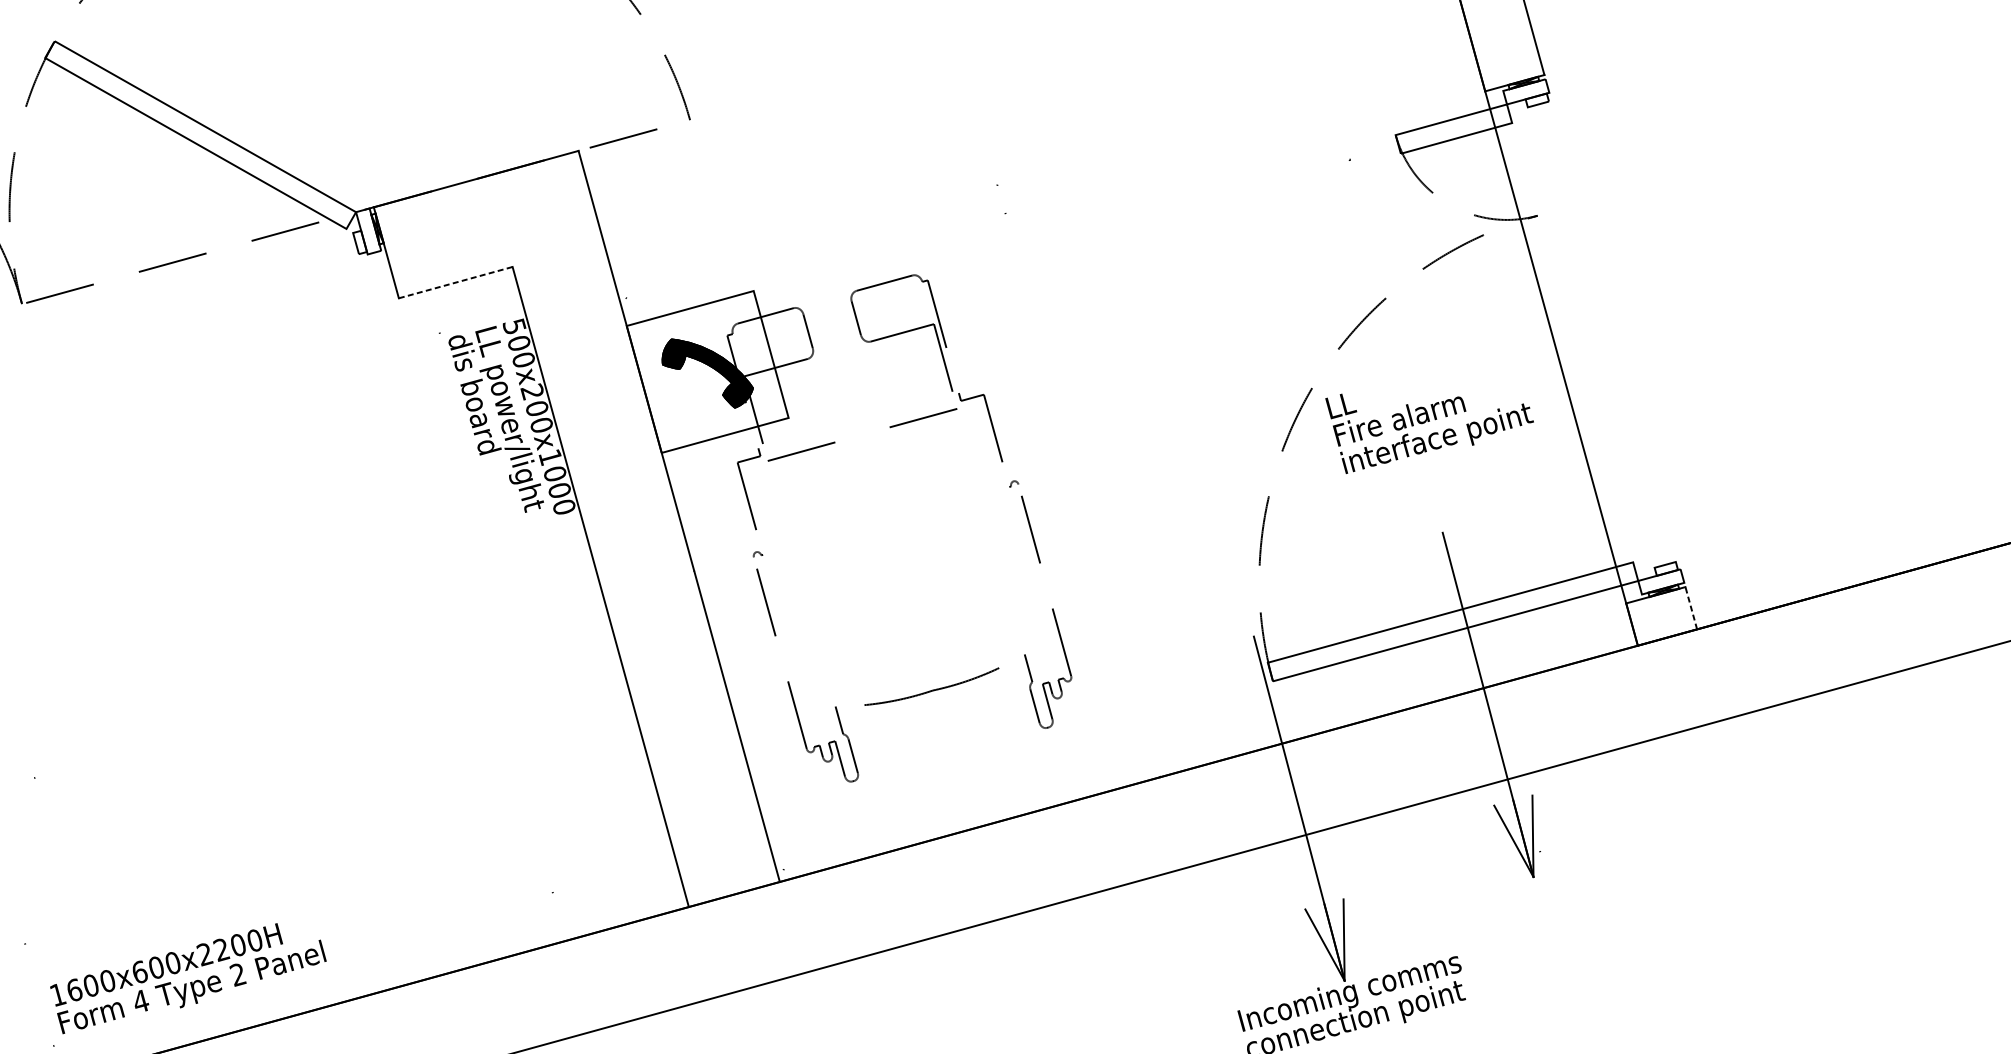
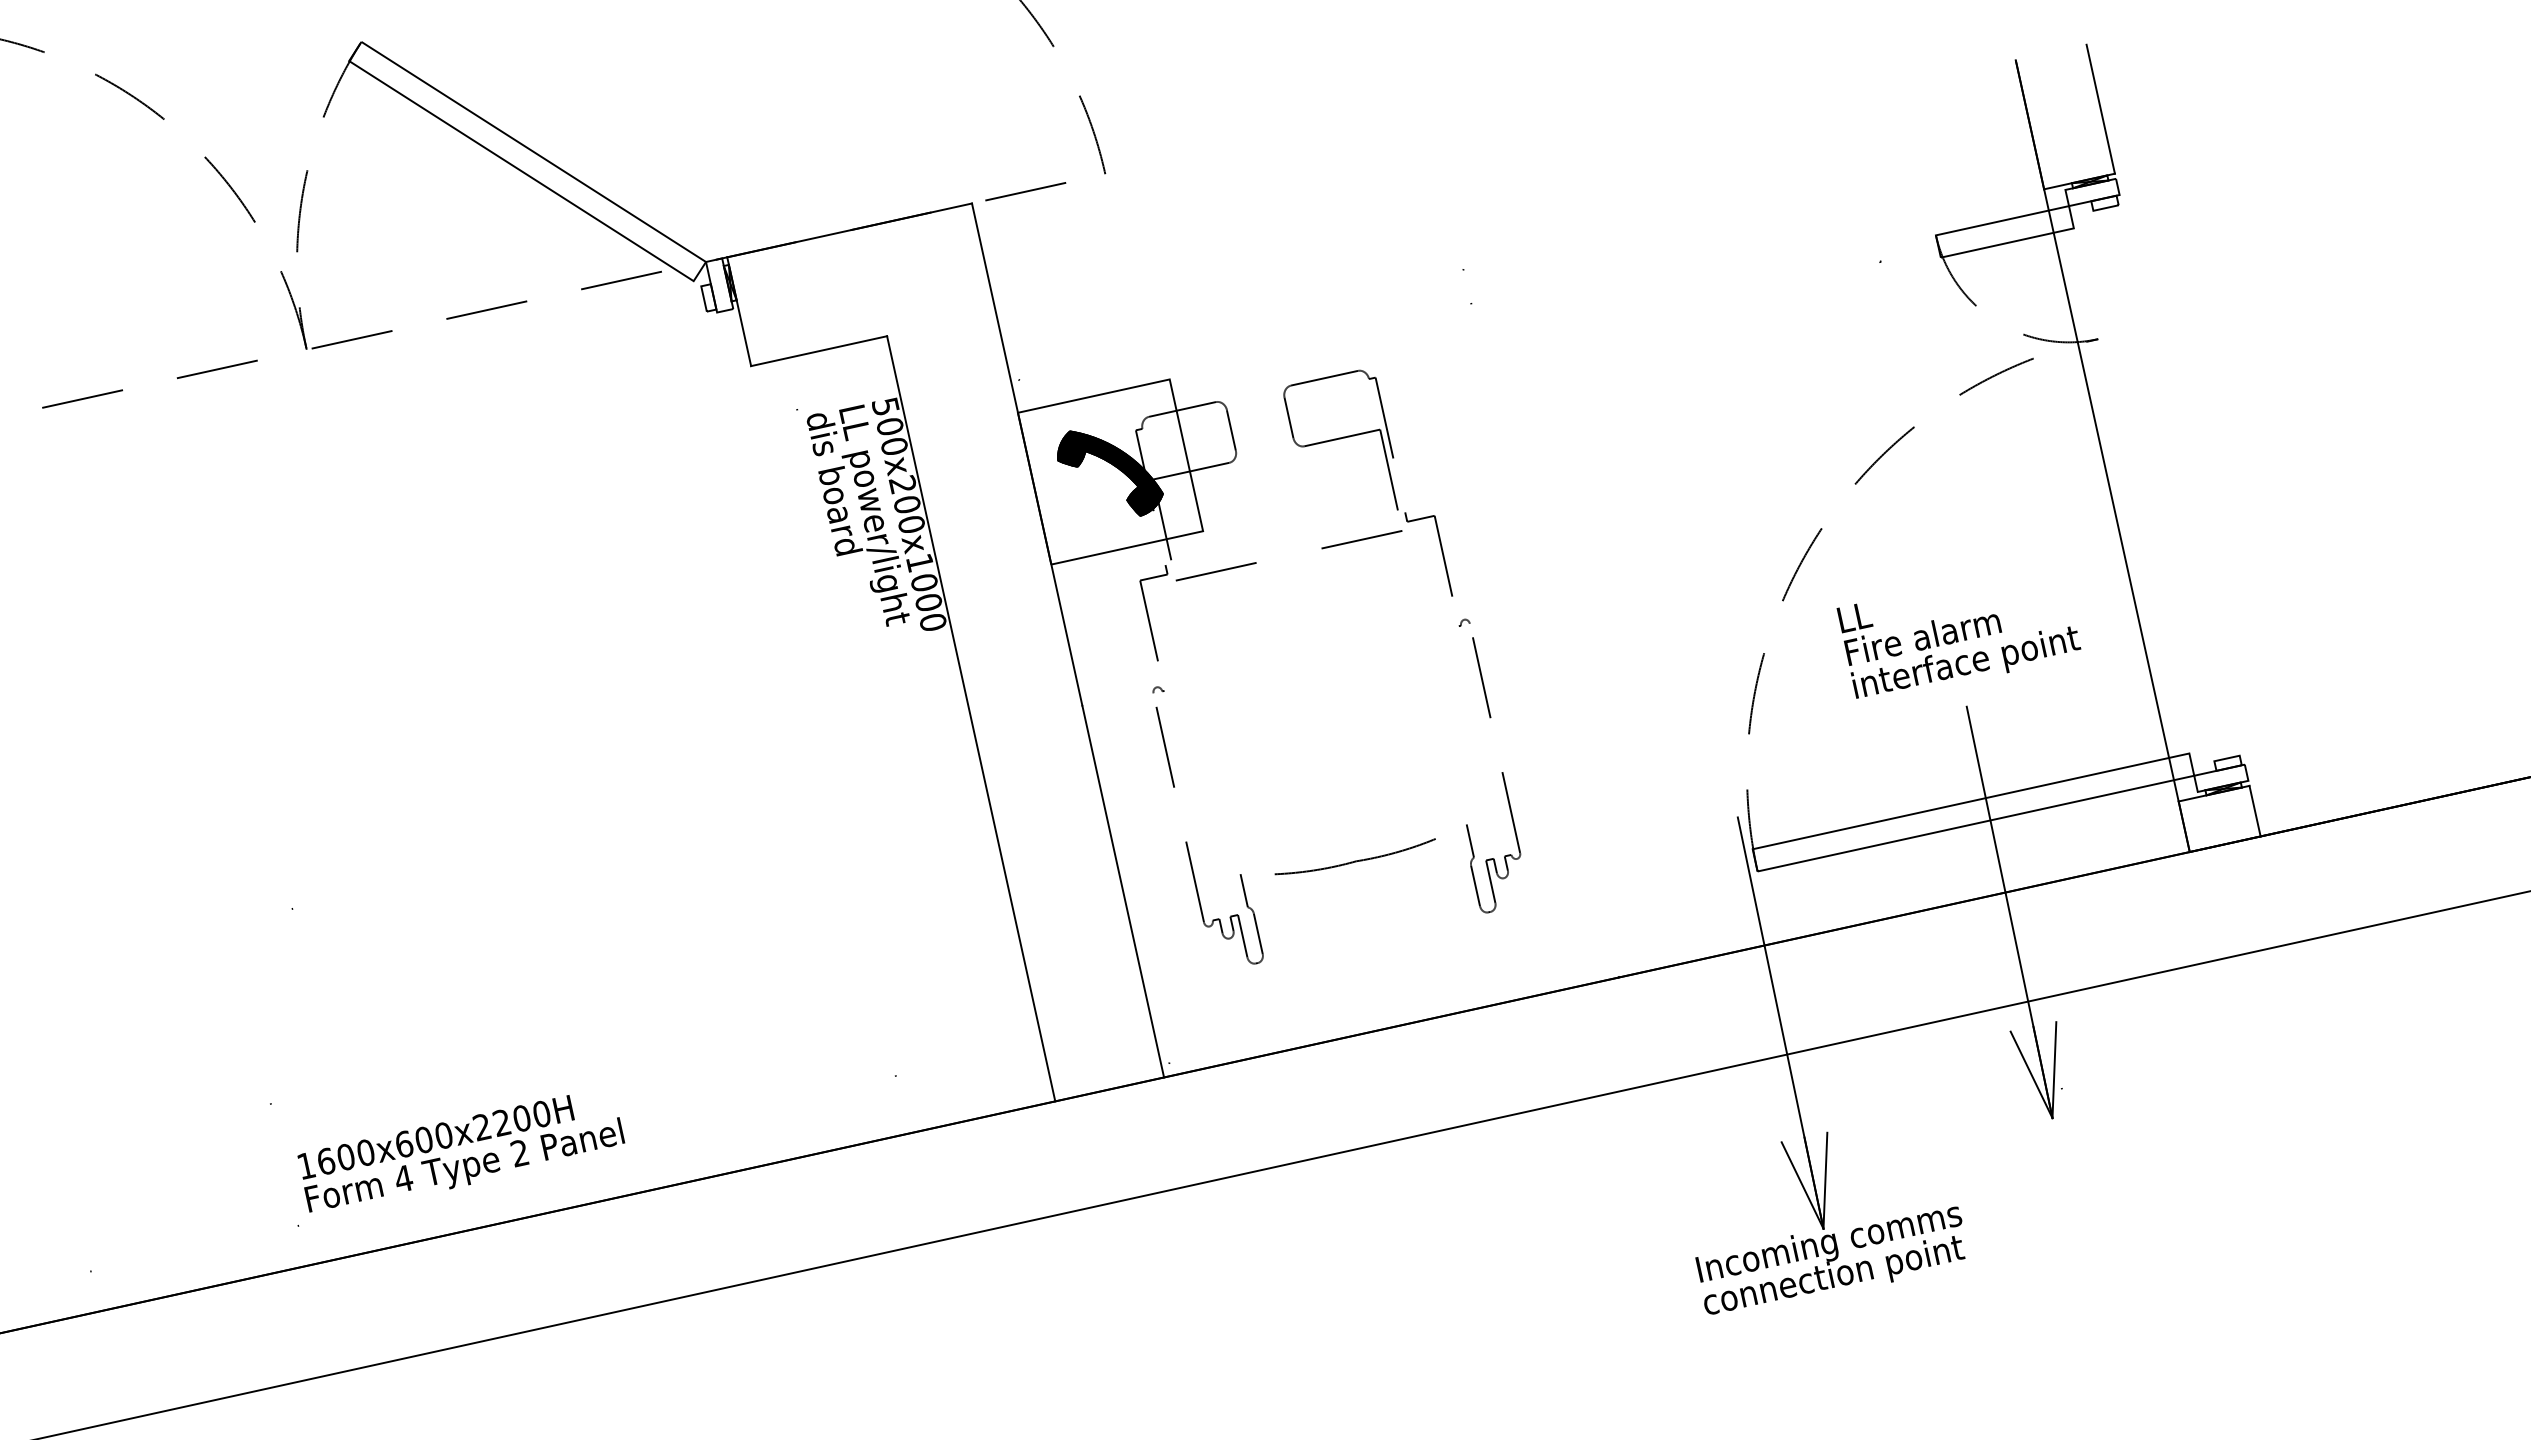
line: (456, 282) -> (819, 351), dashed -> solid
text: (1430, 428) -> (1958, 650), moved
line: (1691, 608) -> (2255, 811), dashed -> solid

